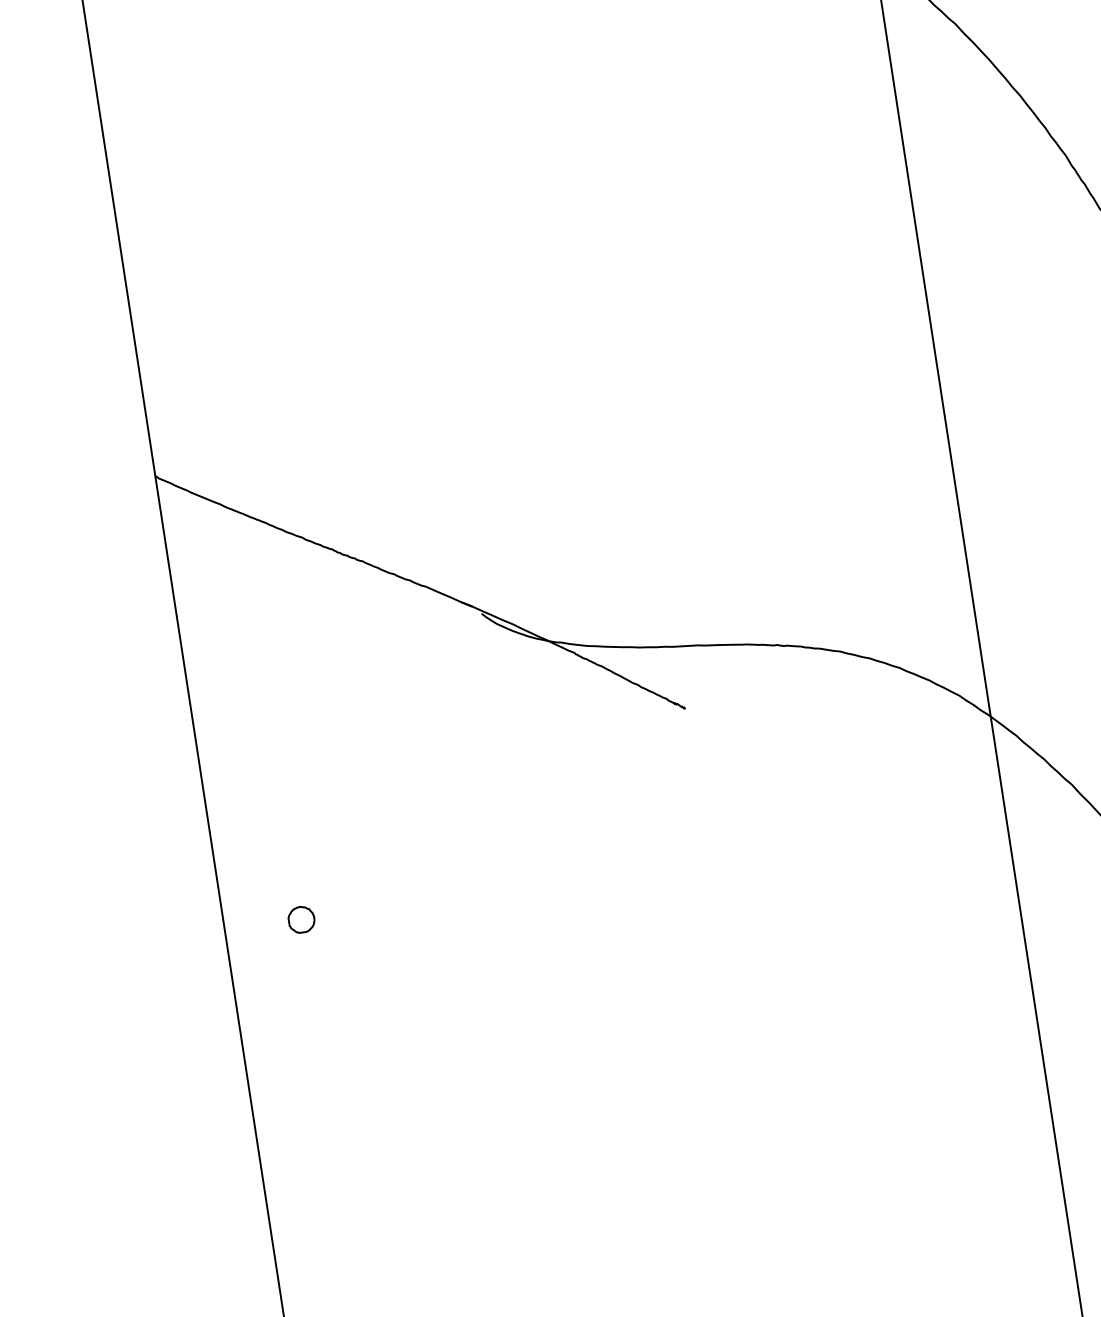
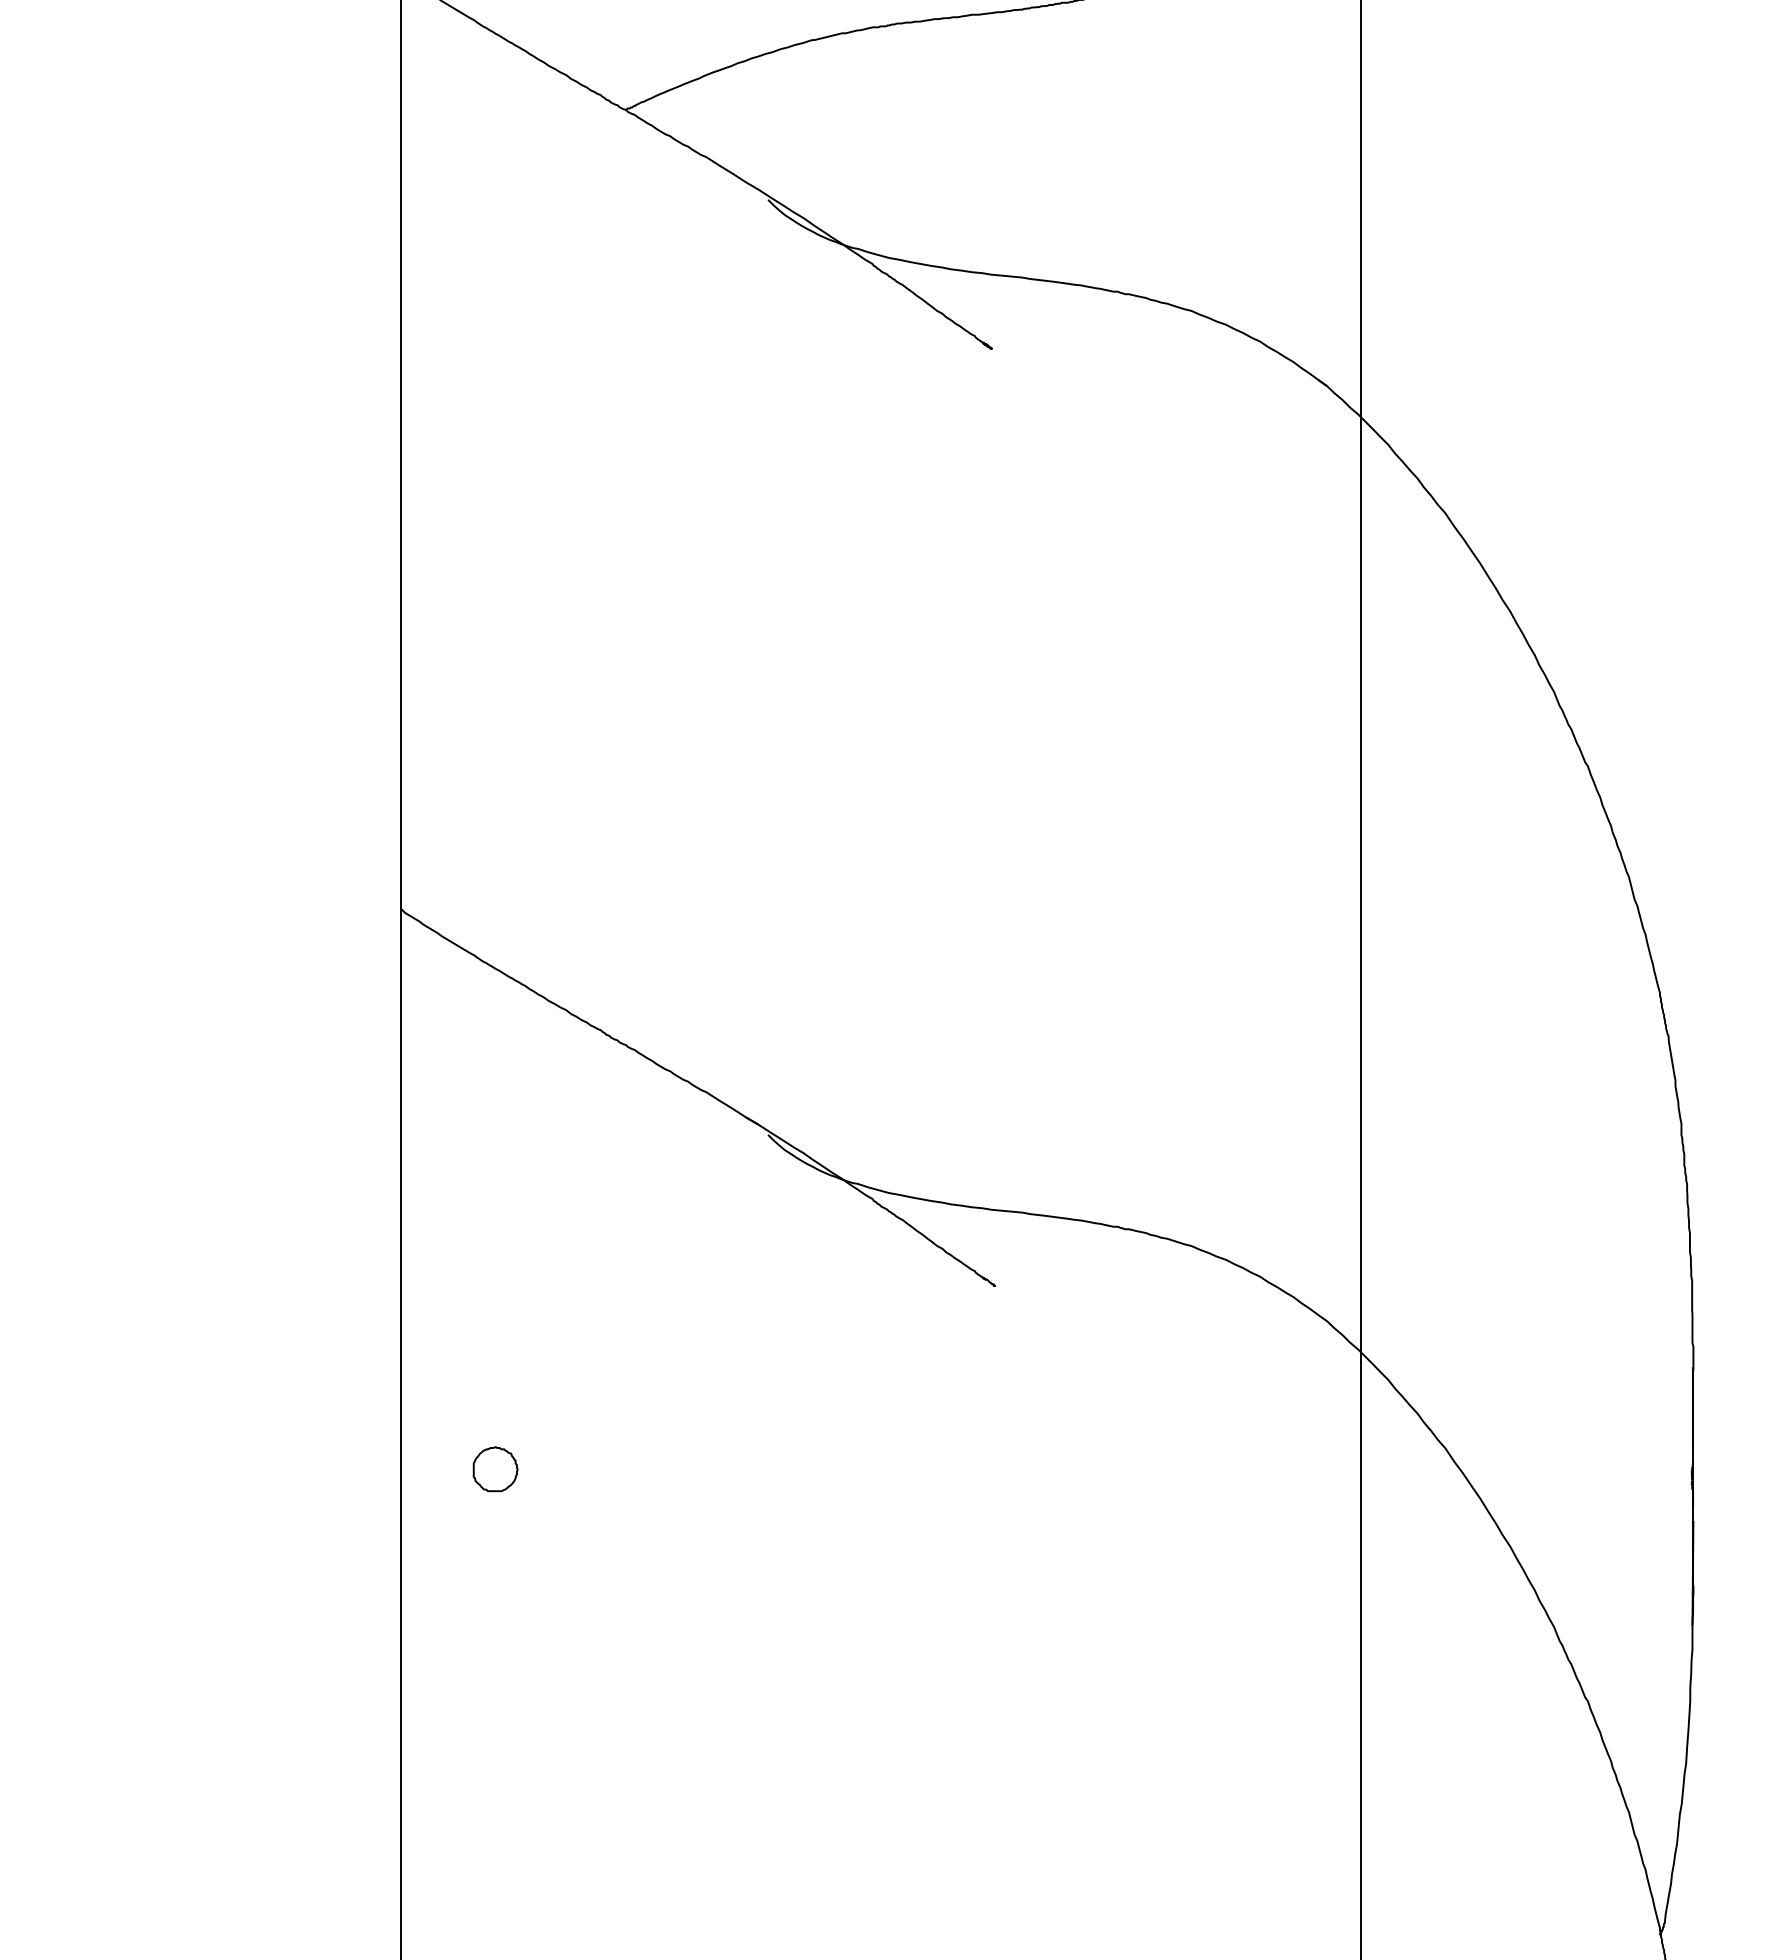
part: (301, 919) -> (495, 1468), size x1.4

